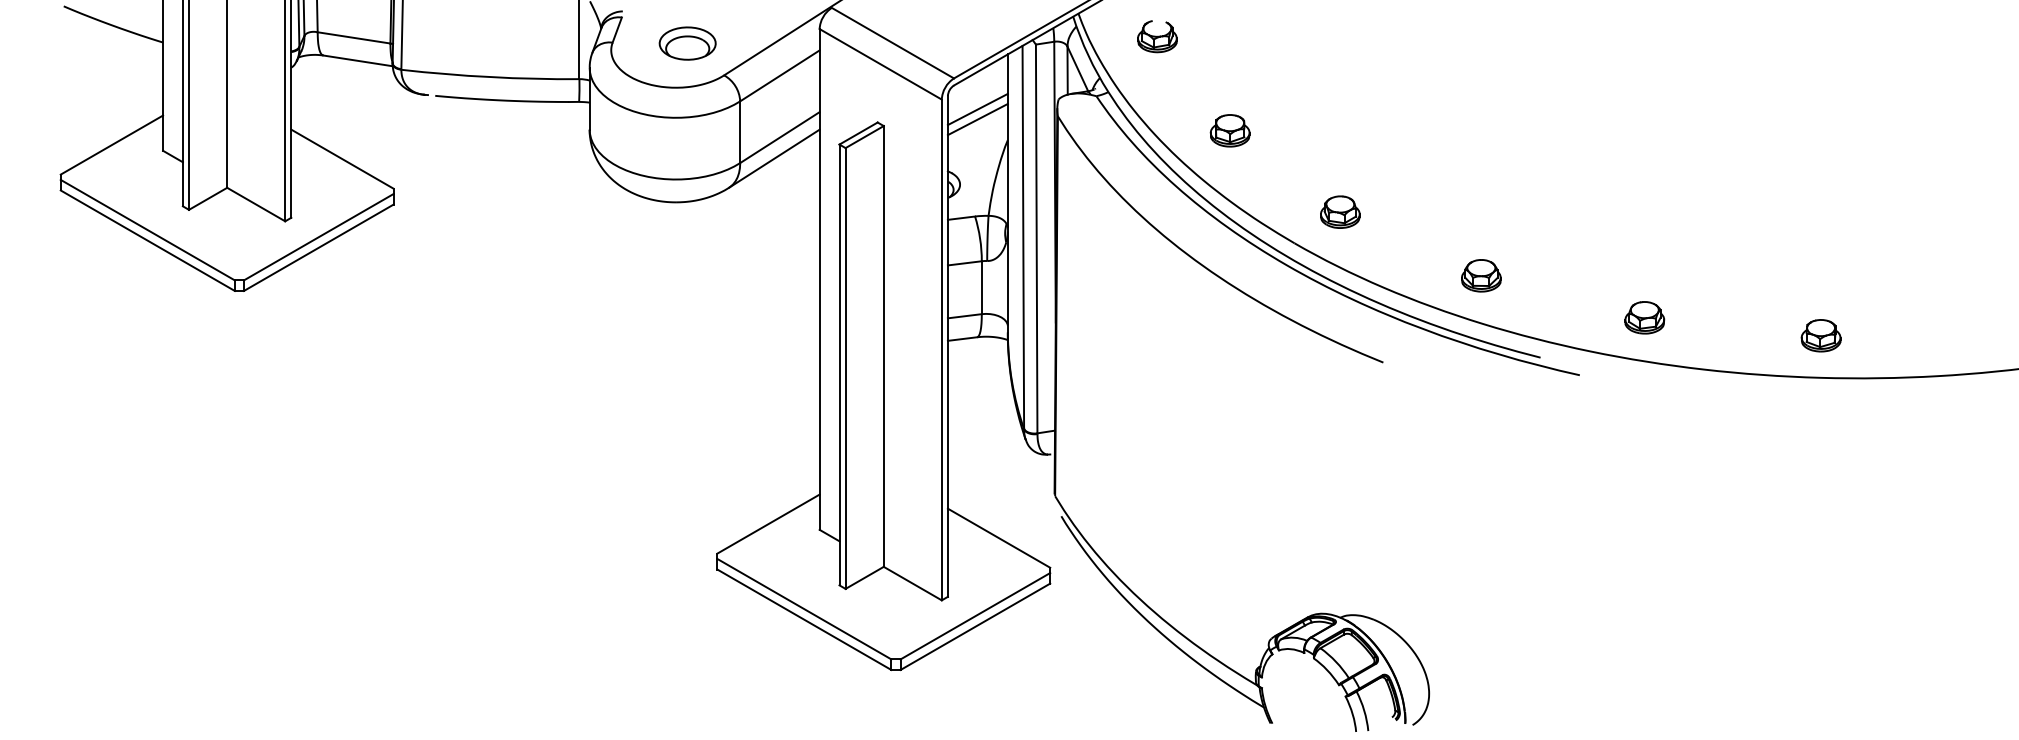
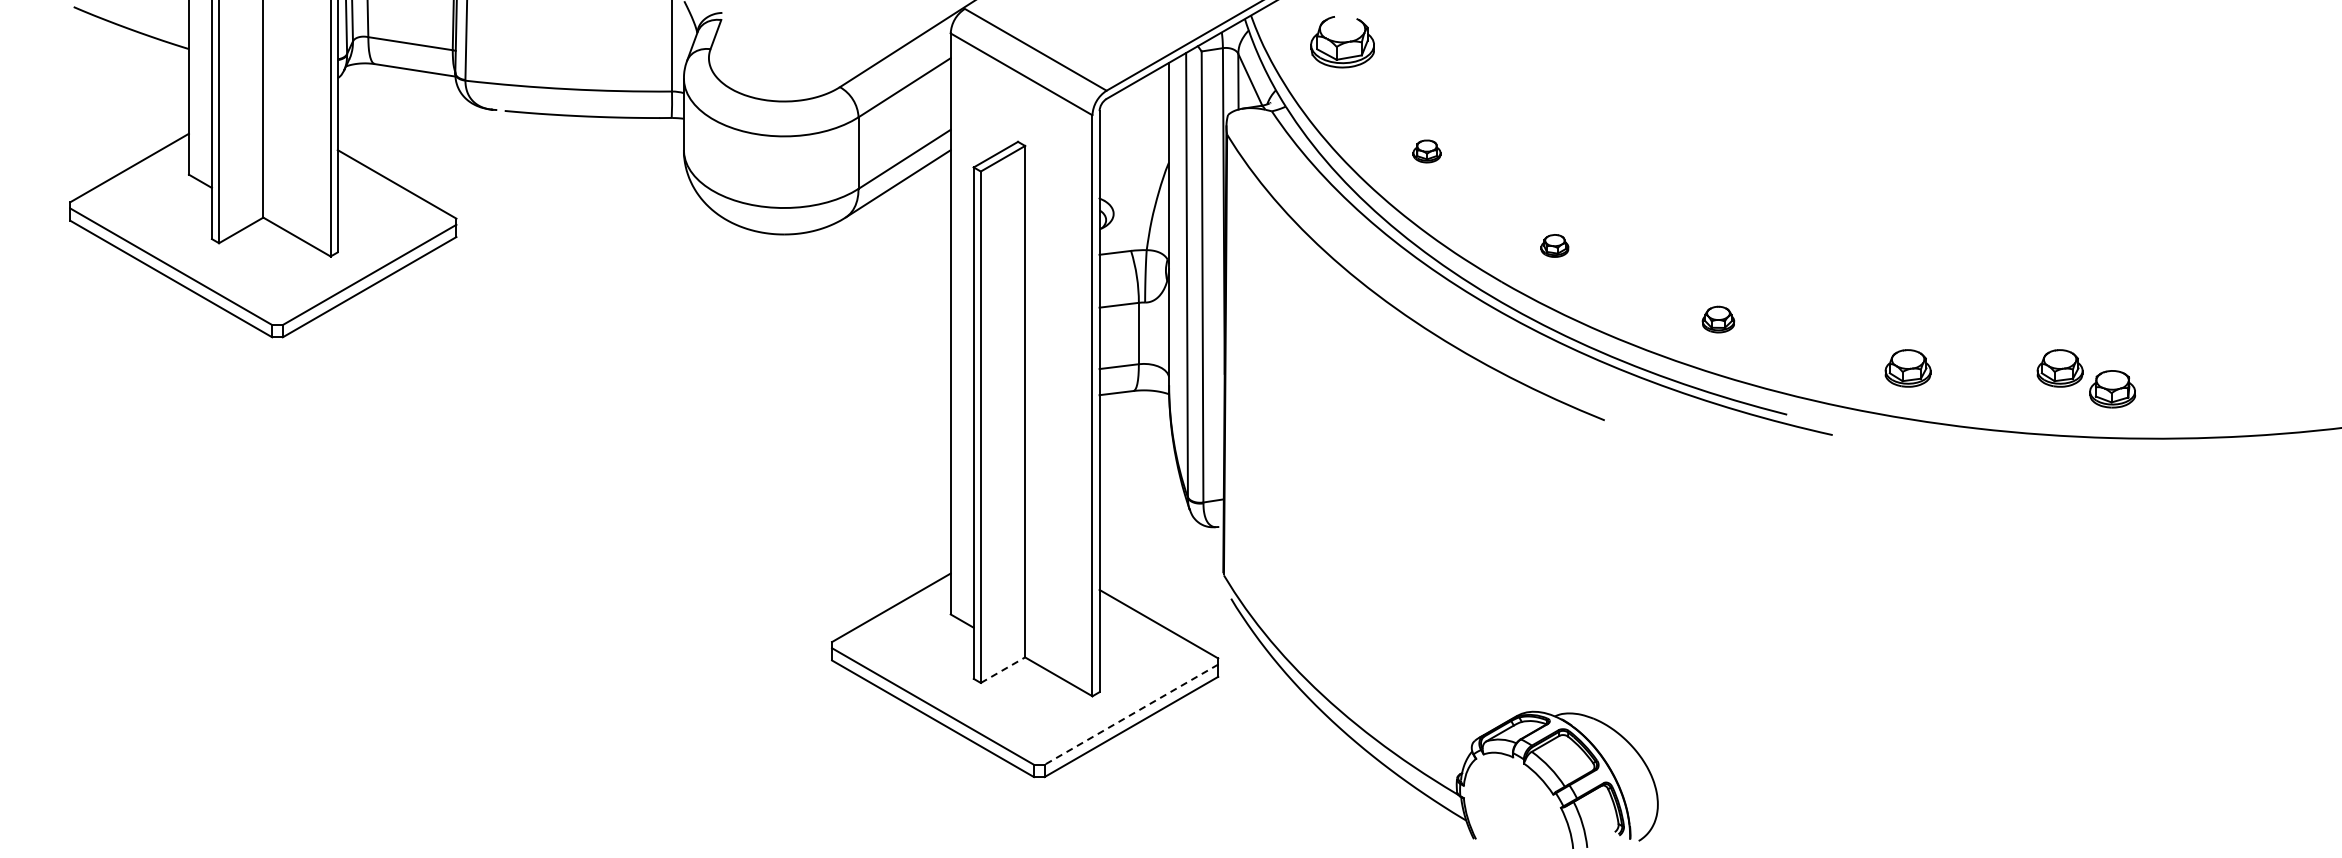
part: (1157, 36) -> (1342, 42), size x1.4
part: (687, 42) -> (797, 49), removed
line: (978, 109) -> (1134, 126), removed
line: (978, 119) -> (1134, 138), removed
part: (1229, 130) -> (1426, 151), size x0.6
part: (1340, 211) -> (1554, 245), size x0.6
part: (1481, 275) -> (1718, 319), size x0.7
part: (1775, 317) -> (2059, 368), added
line: (865, 578) -> (1003, 670), solid -> dashed
line: (975, 616) -> (1131, 714), solid -> dashed

